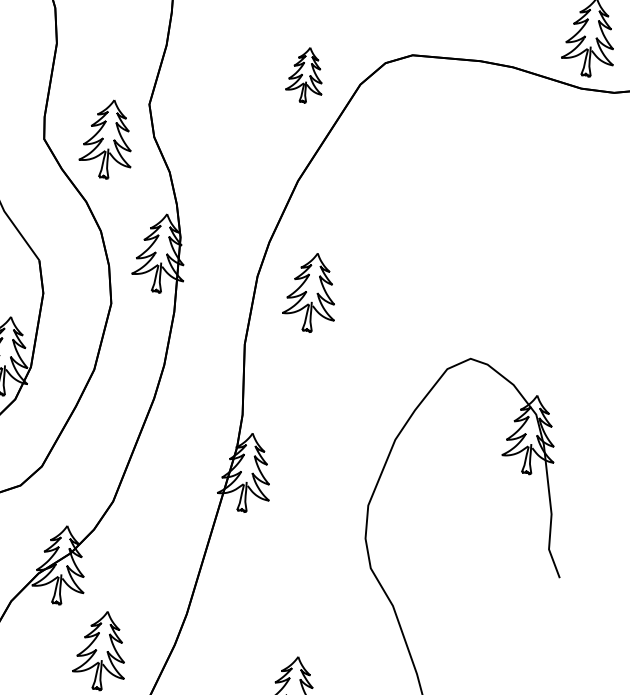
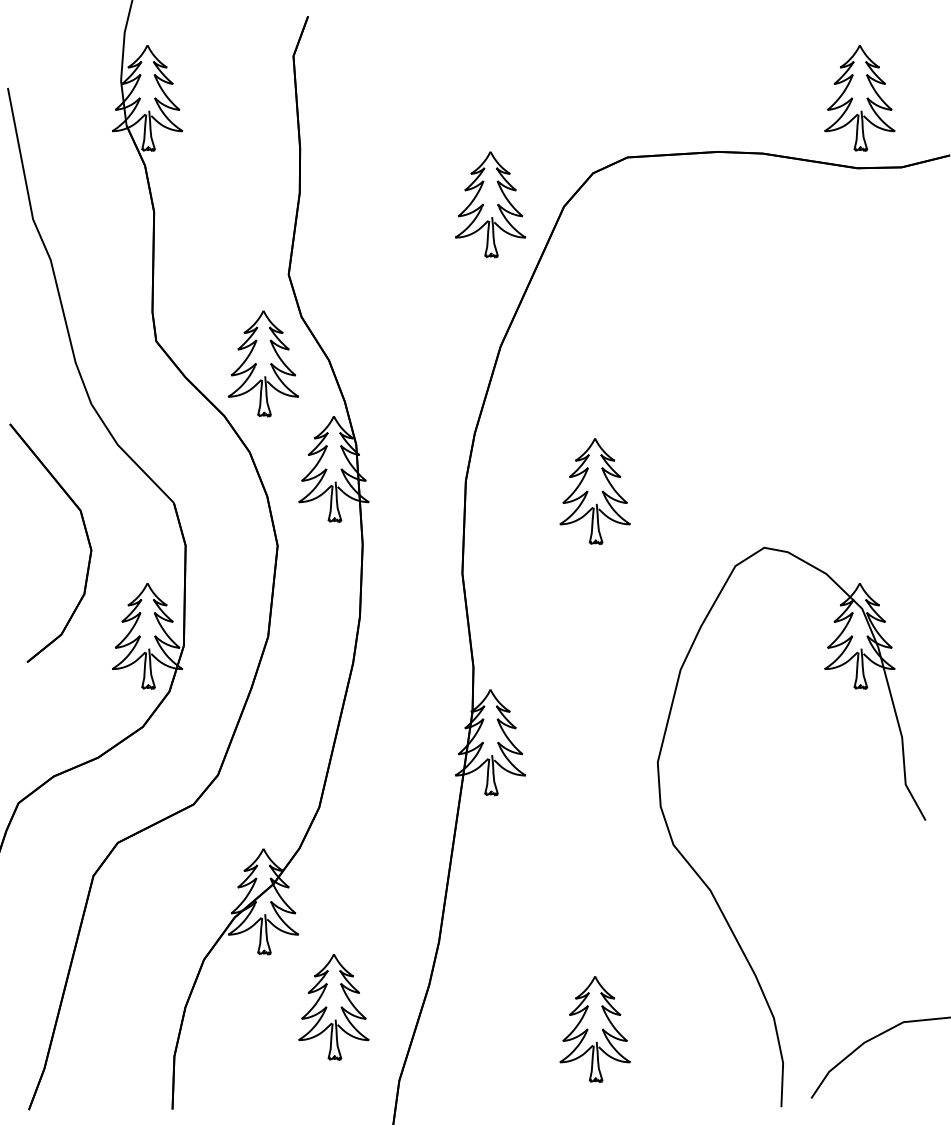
part: (306, 74) -> (490, 204), size x1.43
part: (108, 139) -> (263, 363), moved
part: (311, 292) -> (594, 491), moved

